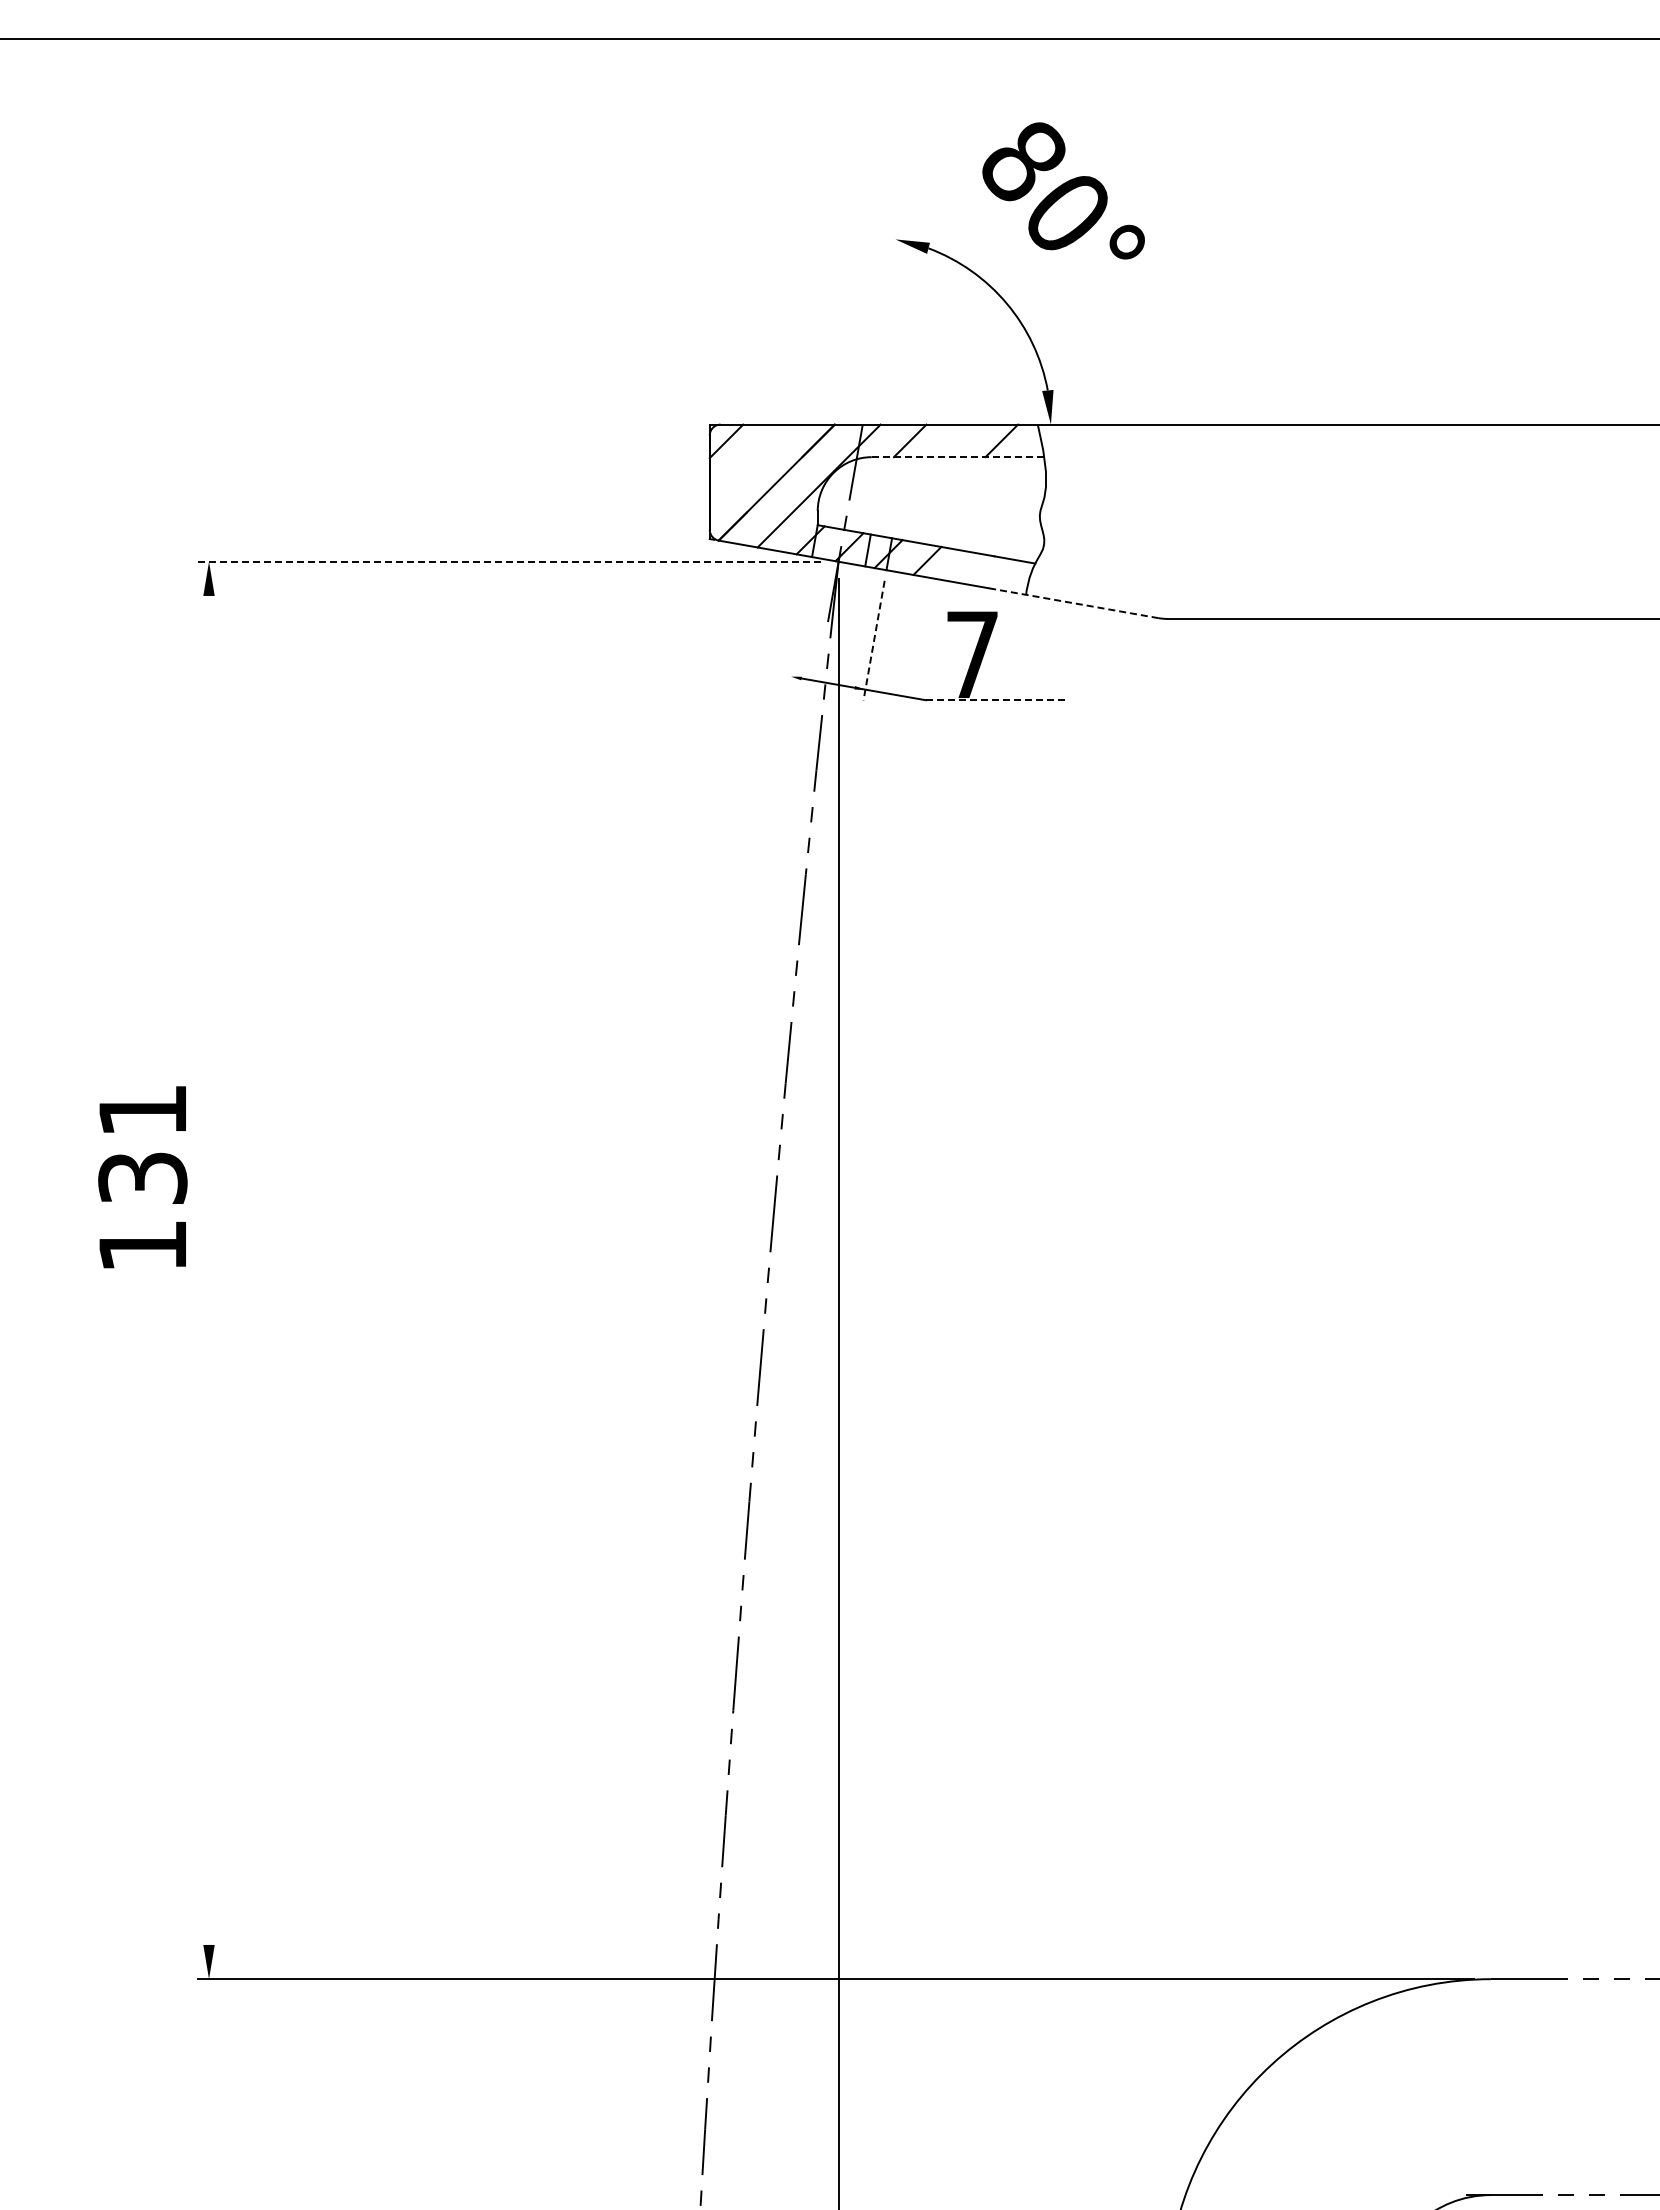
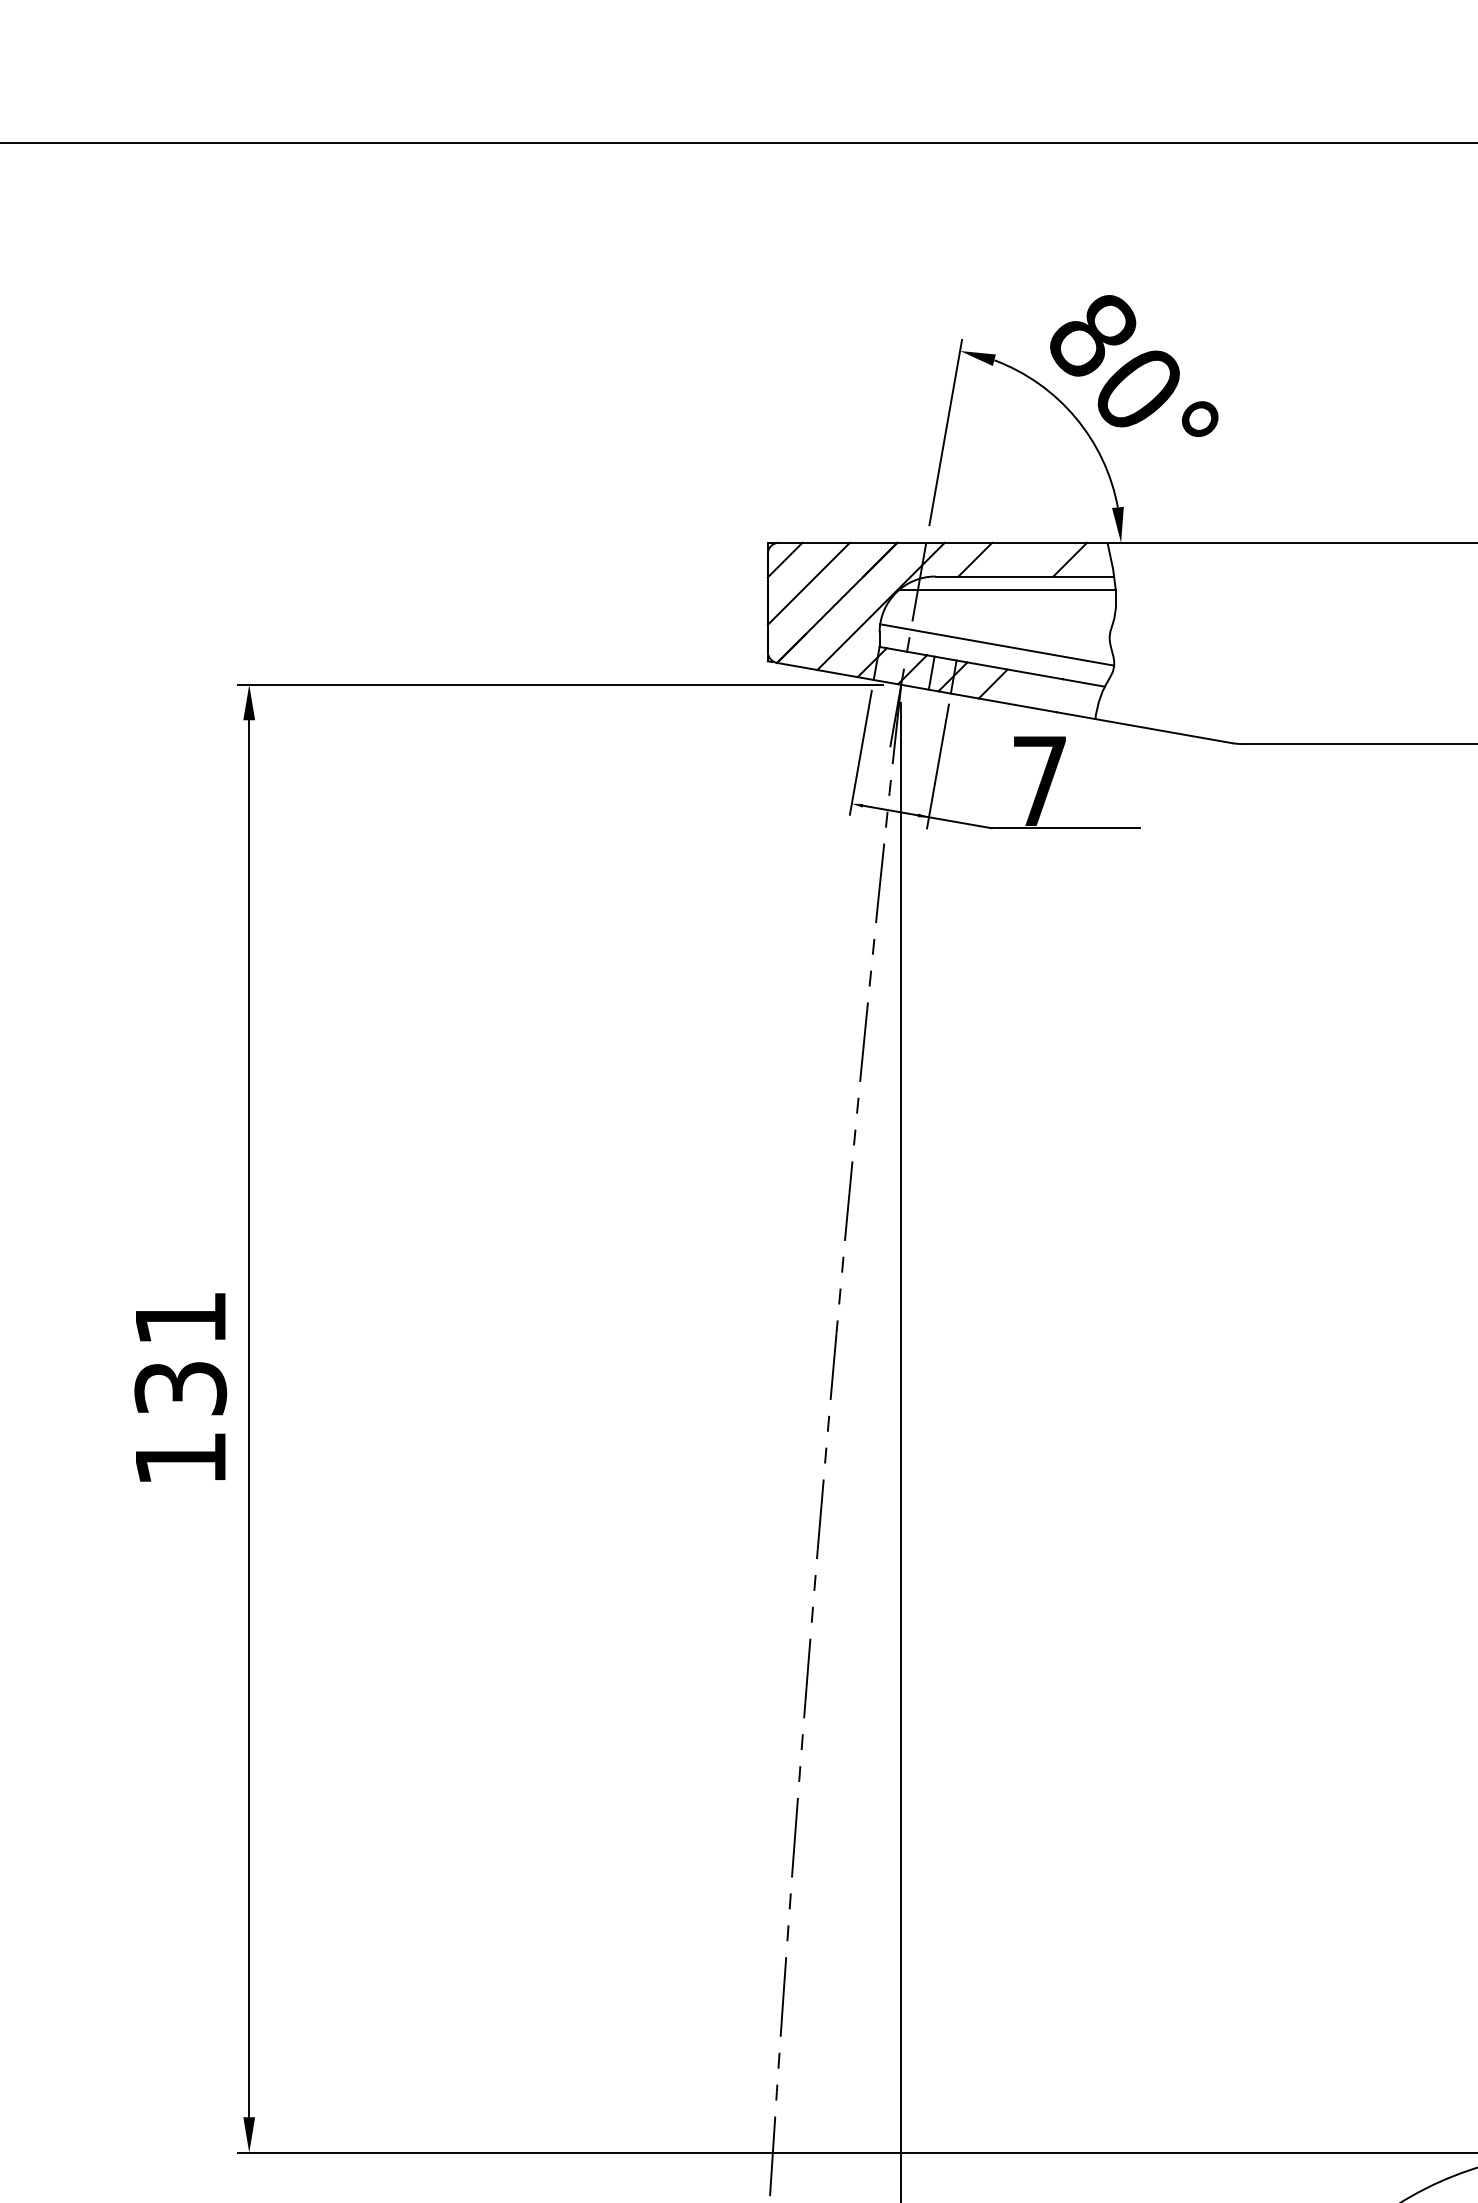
text: (1063, 190) -> (1134, 365), moved
line: (881, 317) -> (945, 431), added
line: (957, 457) -> (1024, 576), dashed -> solid
line: (749, 463) -> (808, 583), added
line: (940, 469) -> (1006, 589), added
line: (931, 523) -> (997, 645), added
line: (509, 561) -> (560, 684), dashed -> solid
line: (1073, 603) -> (1144, 728), dashed -> solid
line: (799, 627) -> (860, 752), added
line: (874, 640) -> (938, 766), dashed -> solid
line: (997, 700) -> (1065, 828), dashed -> solid
text: (142, 1177) -> (180, 1387), moved
line: (209, 1269) -> (249, 1417), added

